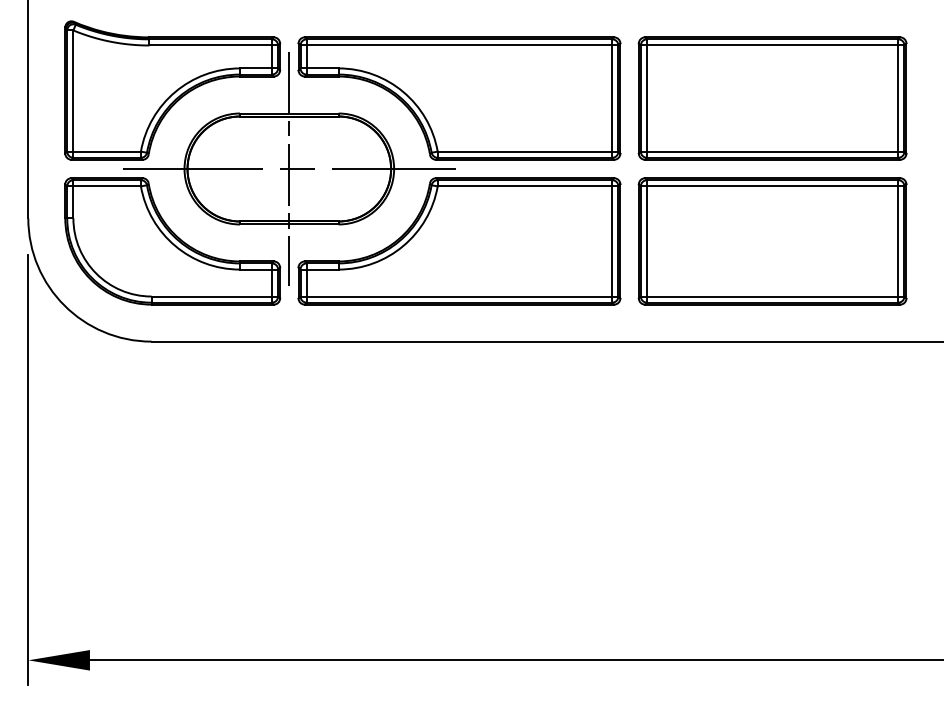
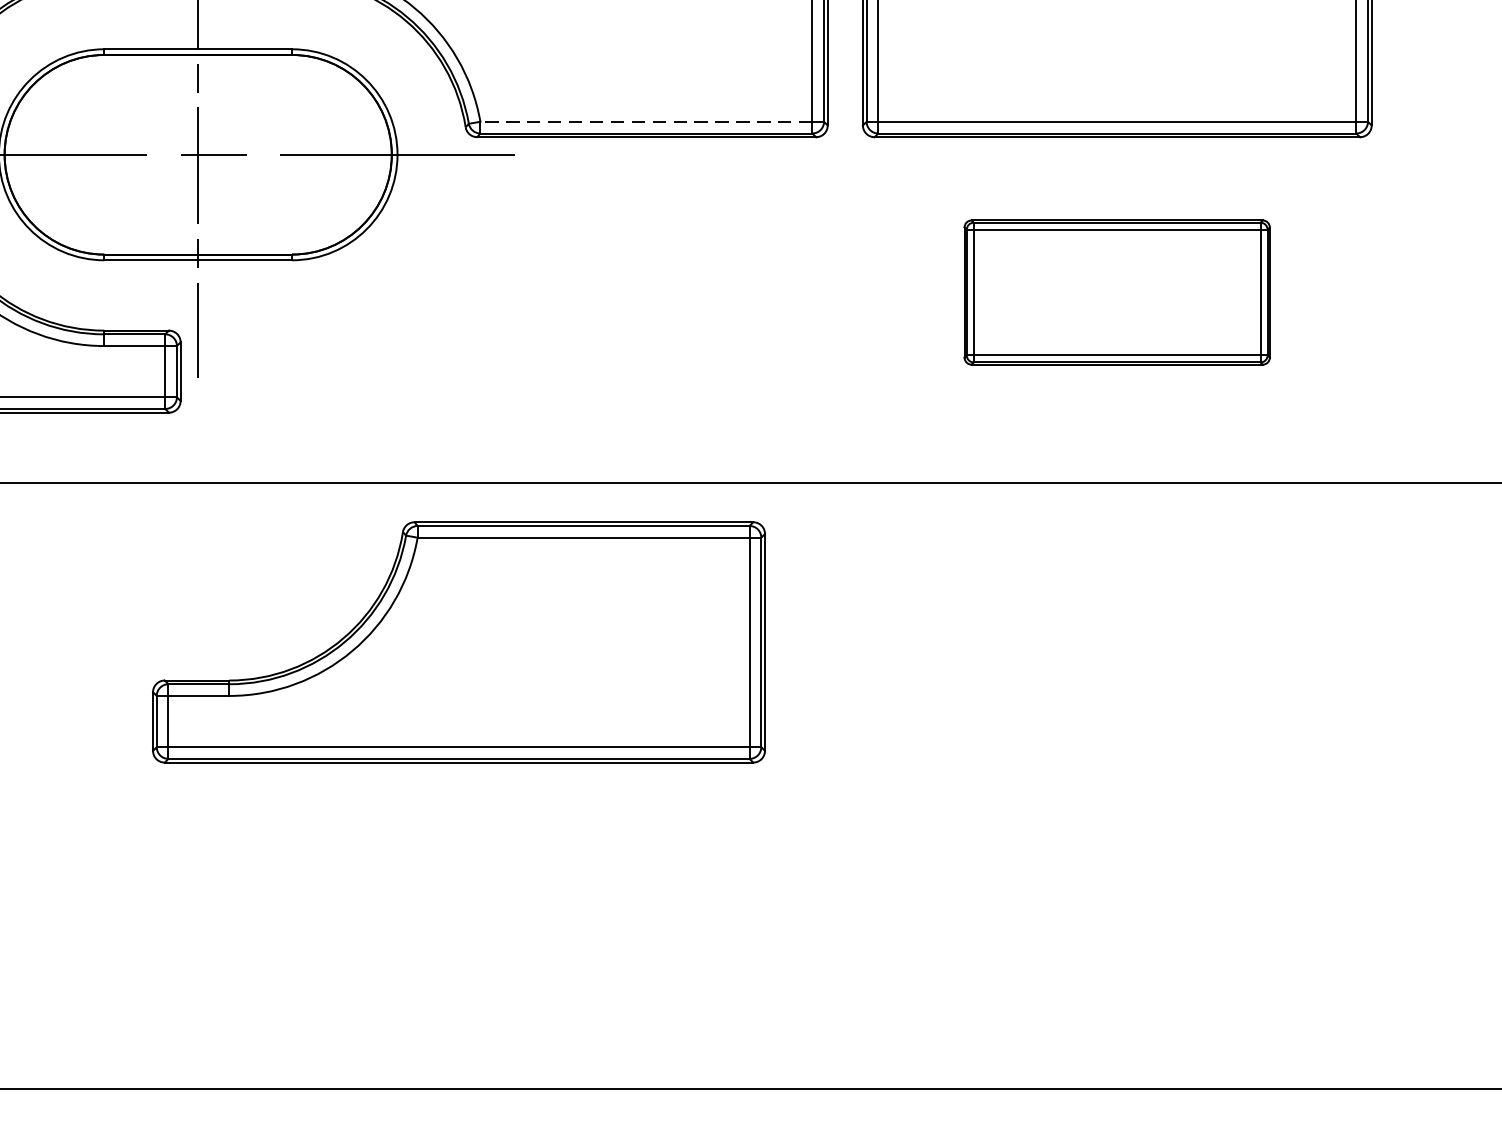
line: (524, 151) -> (645, 121), solid -> dashed
part: (459, 241) -> (459, 642), moved
part: (772, 241) -> (1117, 292), size x0.6

